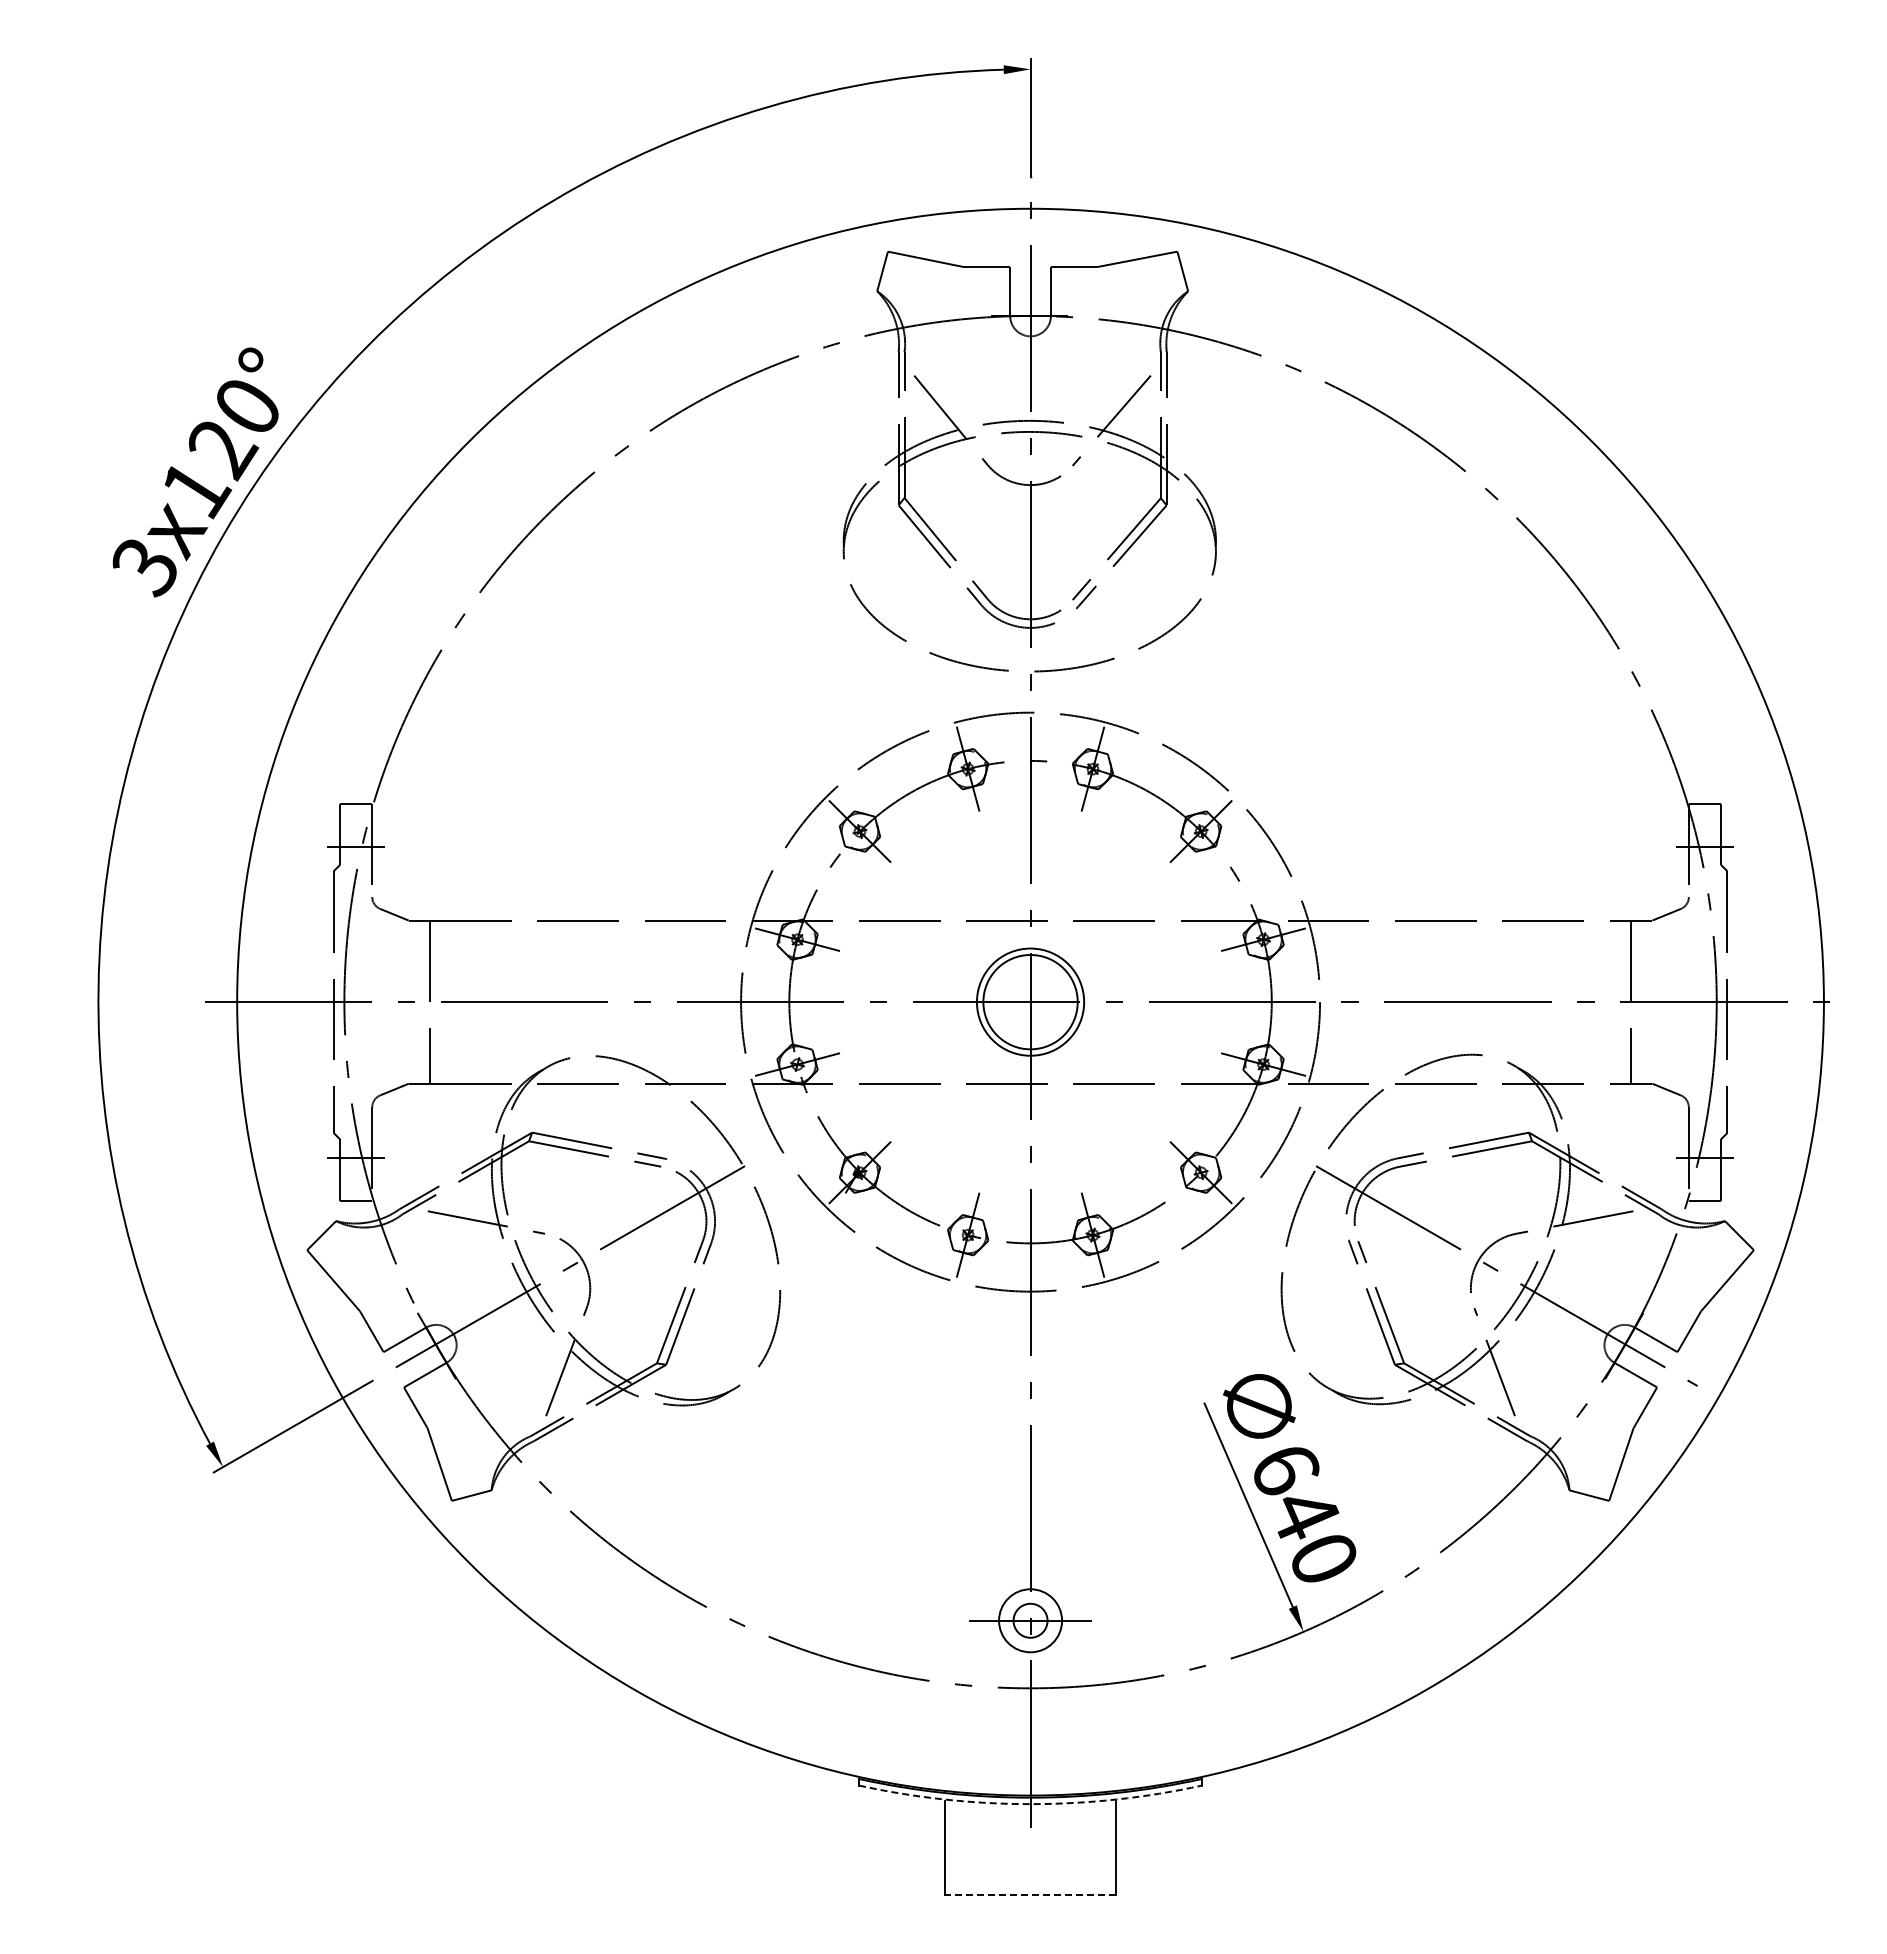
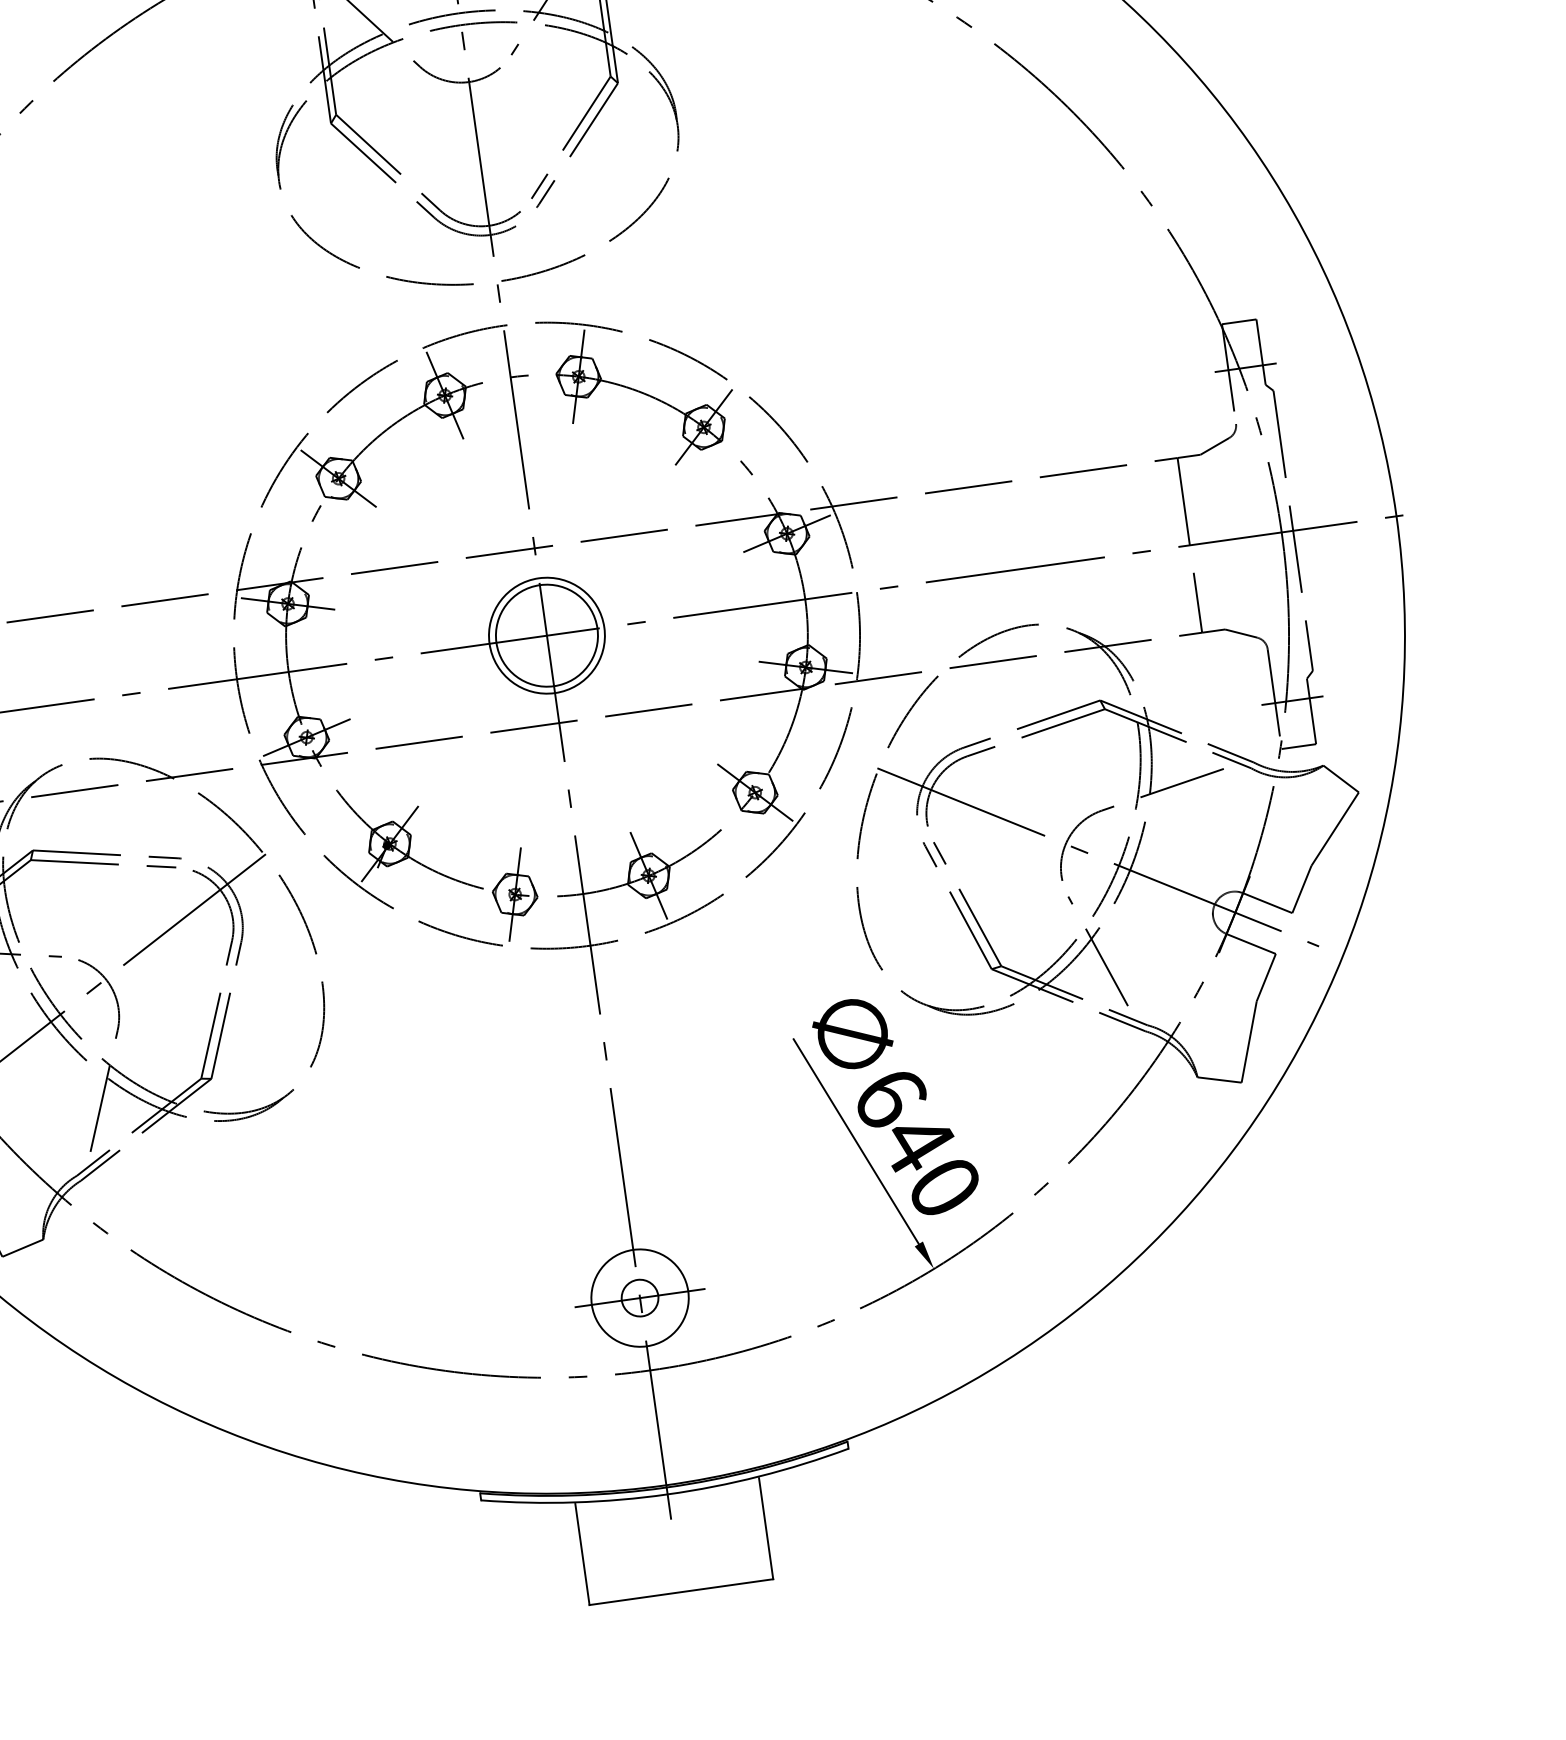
circle: (1030, 1620) -> (639, 1297), size x1.43
arc: (1030, 1804) -> (667, 1494), dashed -> solid
line: (1030, 1895) -> (681, 1592), dashed -> solid

